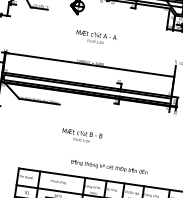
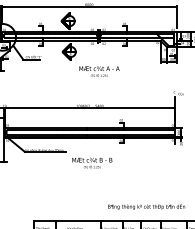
text: (96, 37) -> (99, 71), moved
text: (82, 135) -> (92, 162), moved
text: (109, 166) -> (146, 206), moved

